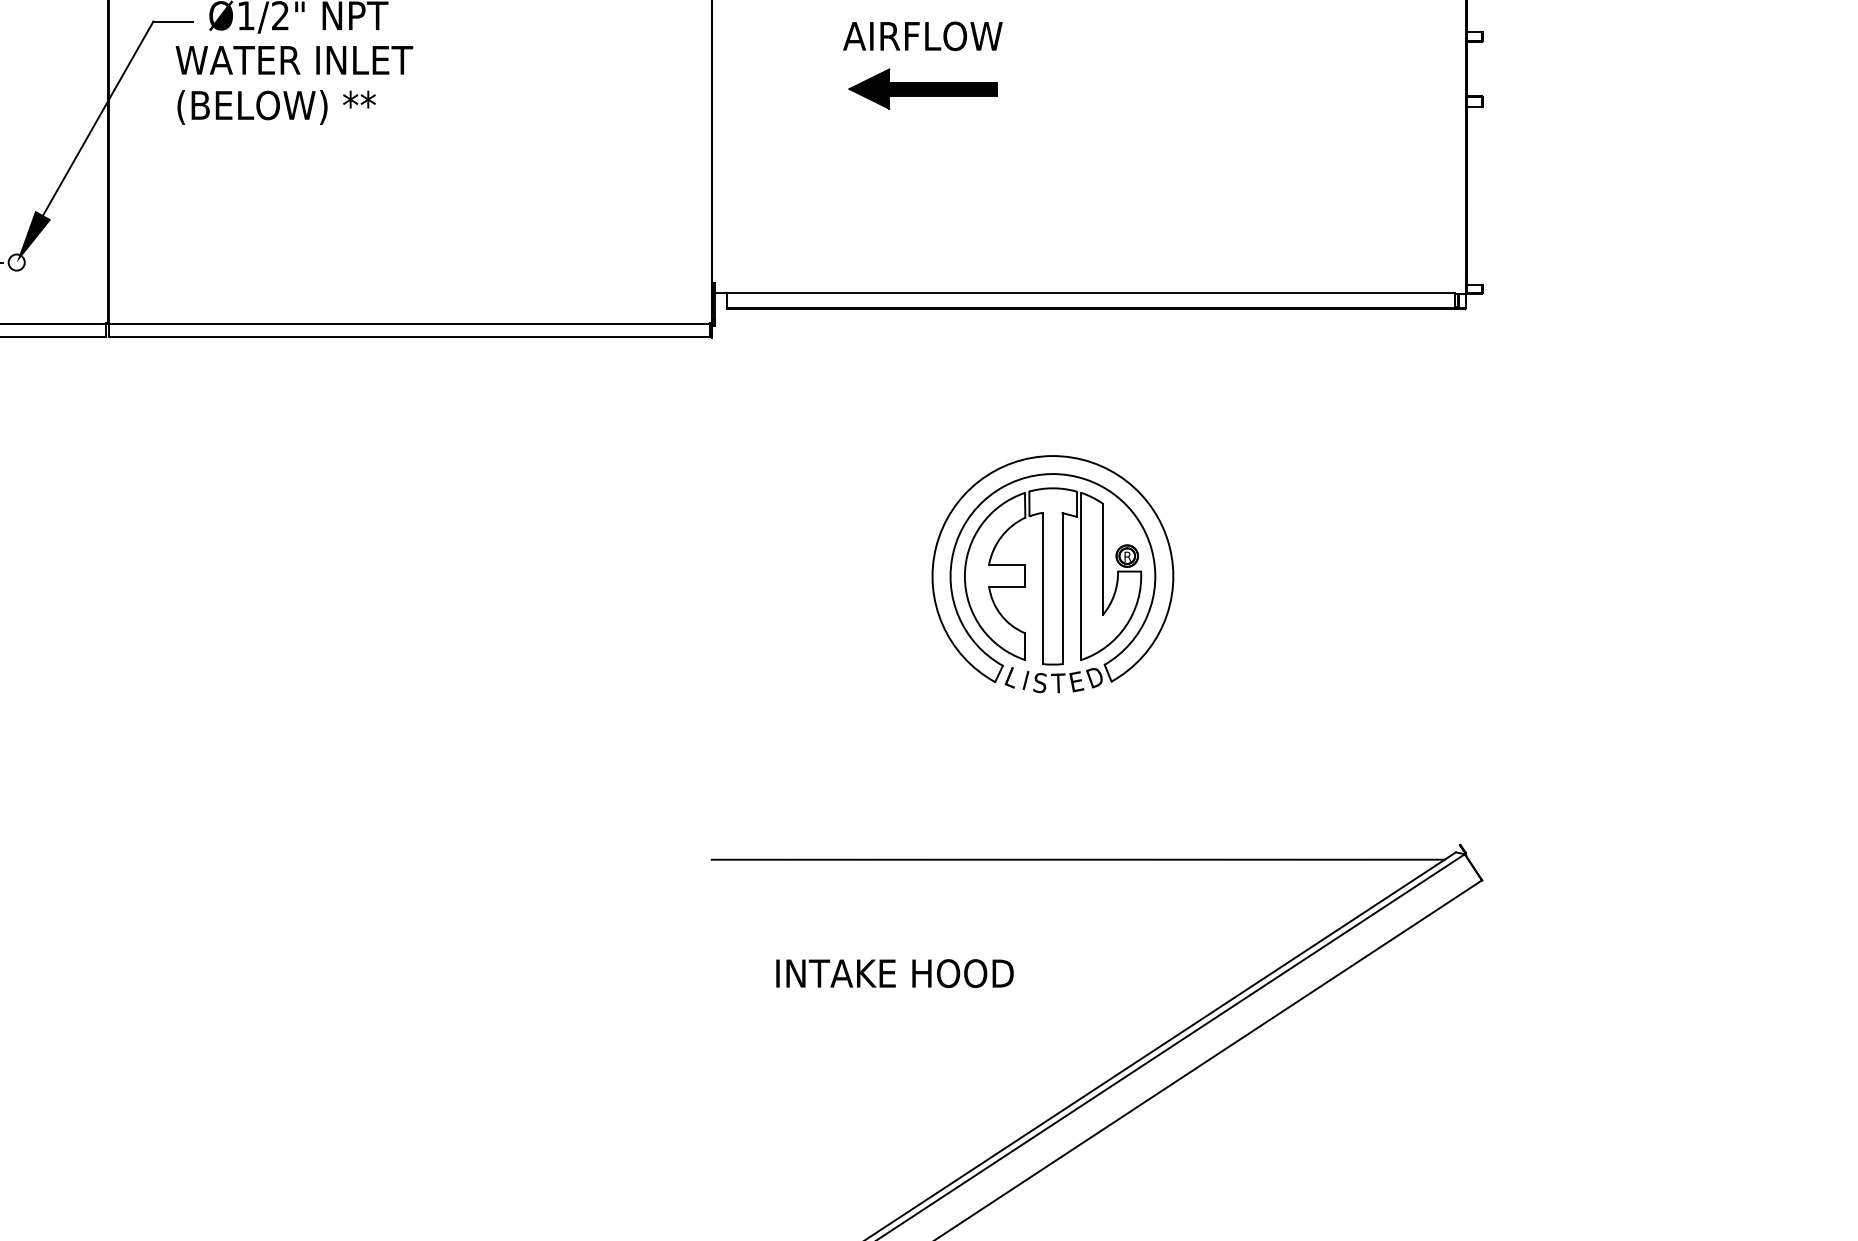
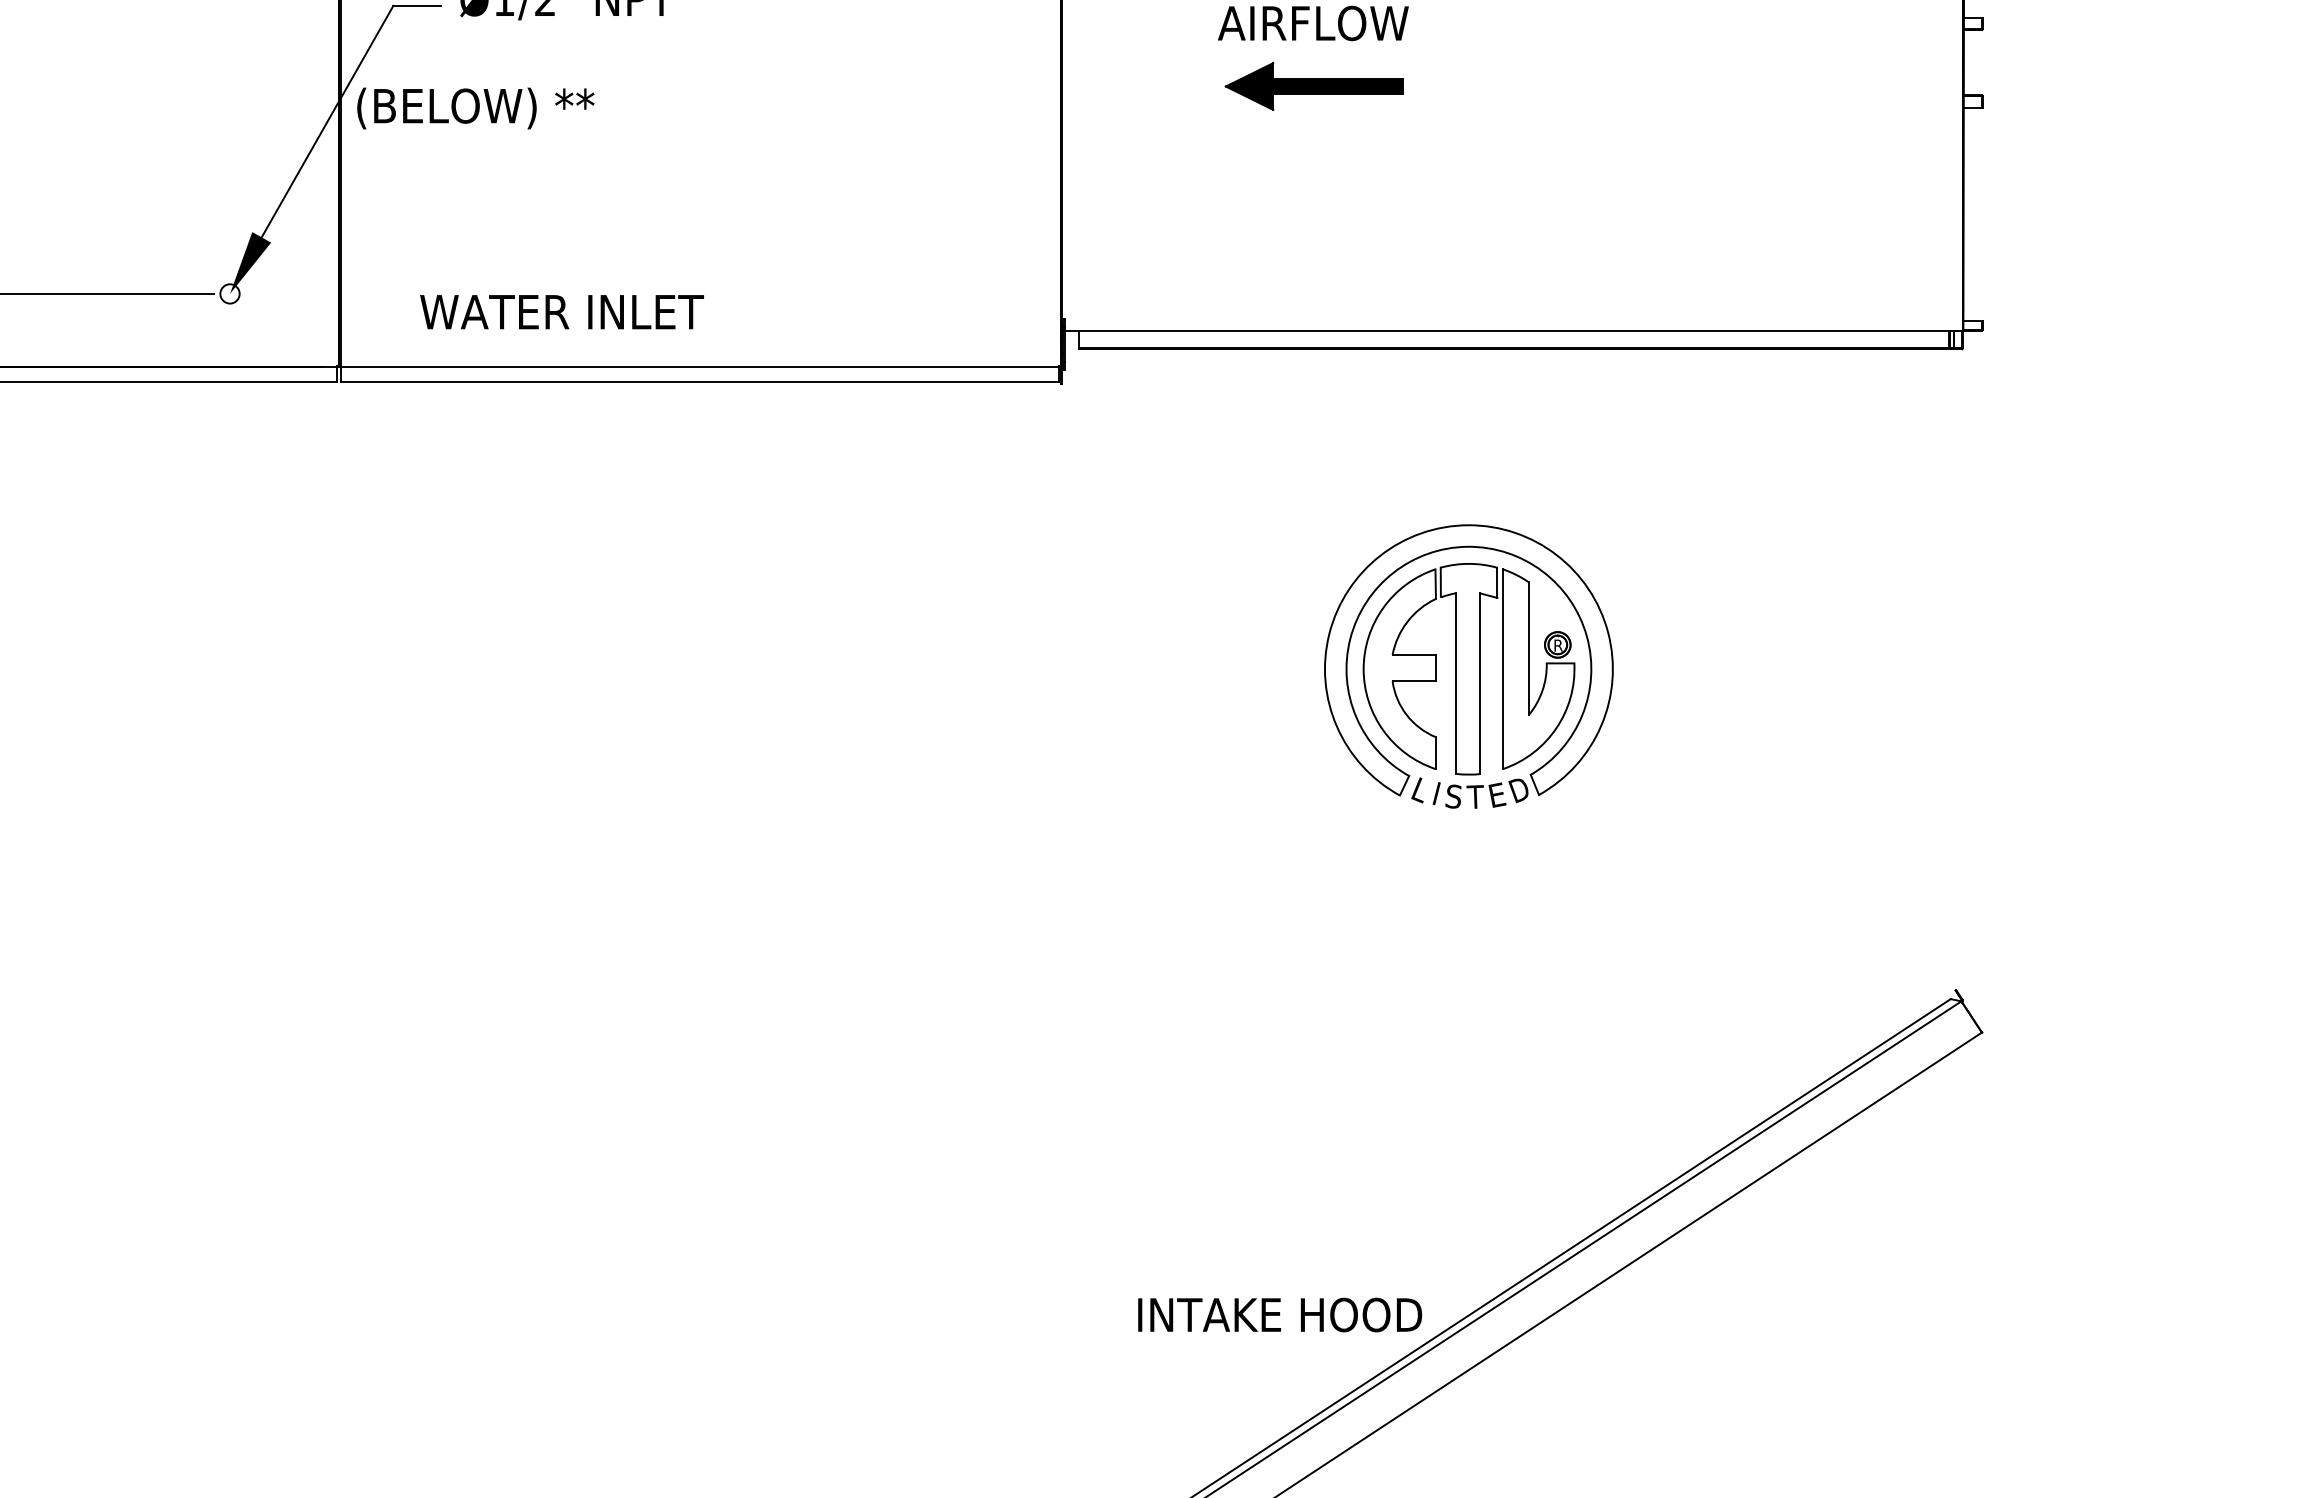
text: (293, 60) -> (561, 312), moved
text: (276, 107) -> (475, 108), moved
line: (1078, 859) -> (1499, 1007), removed
text: (895, 973) -> (1280, 1314), moved

